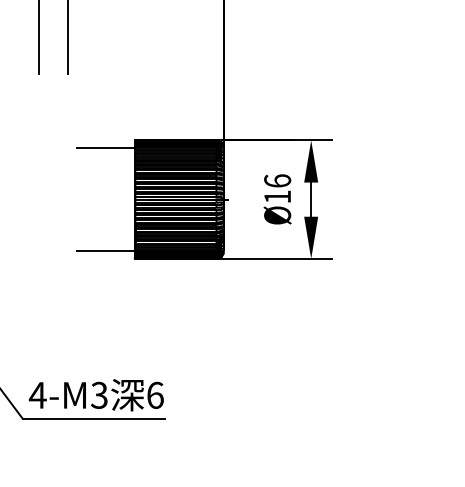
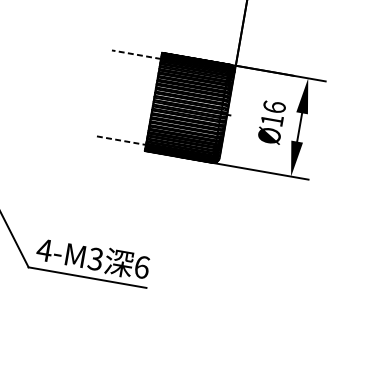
line: (105, 147) -> (136, 54), solid -> dashed
line: (105, 251) -> (121, 140), solid -> dashed

